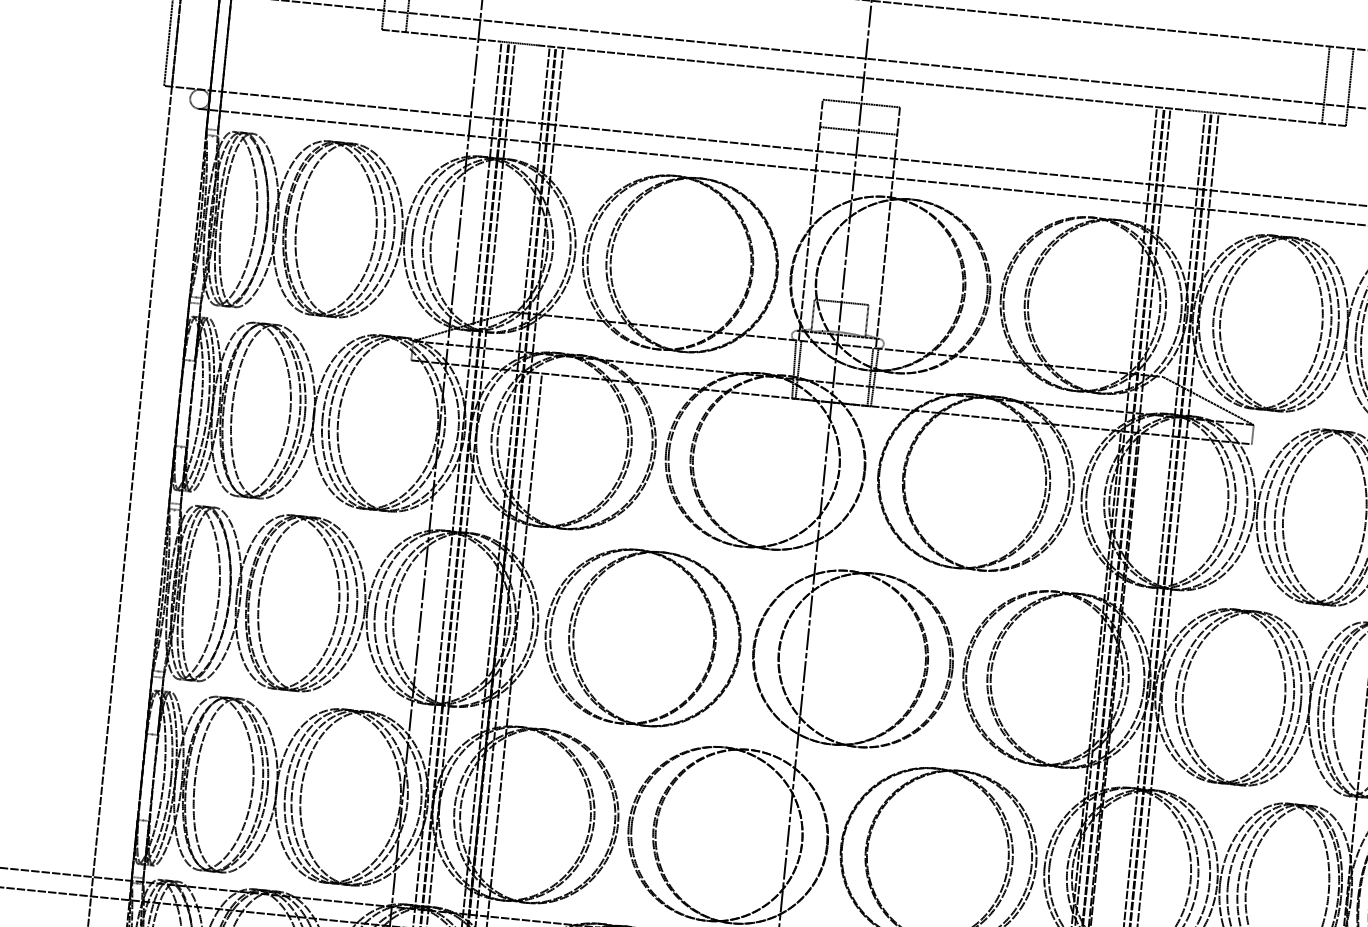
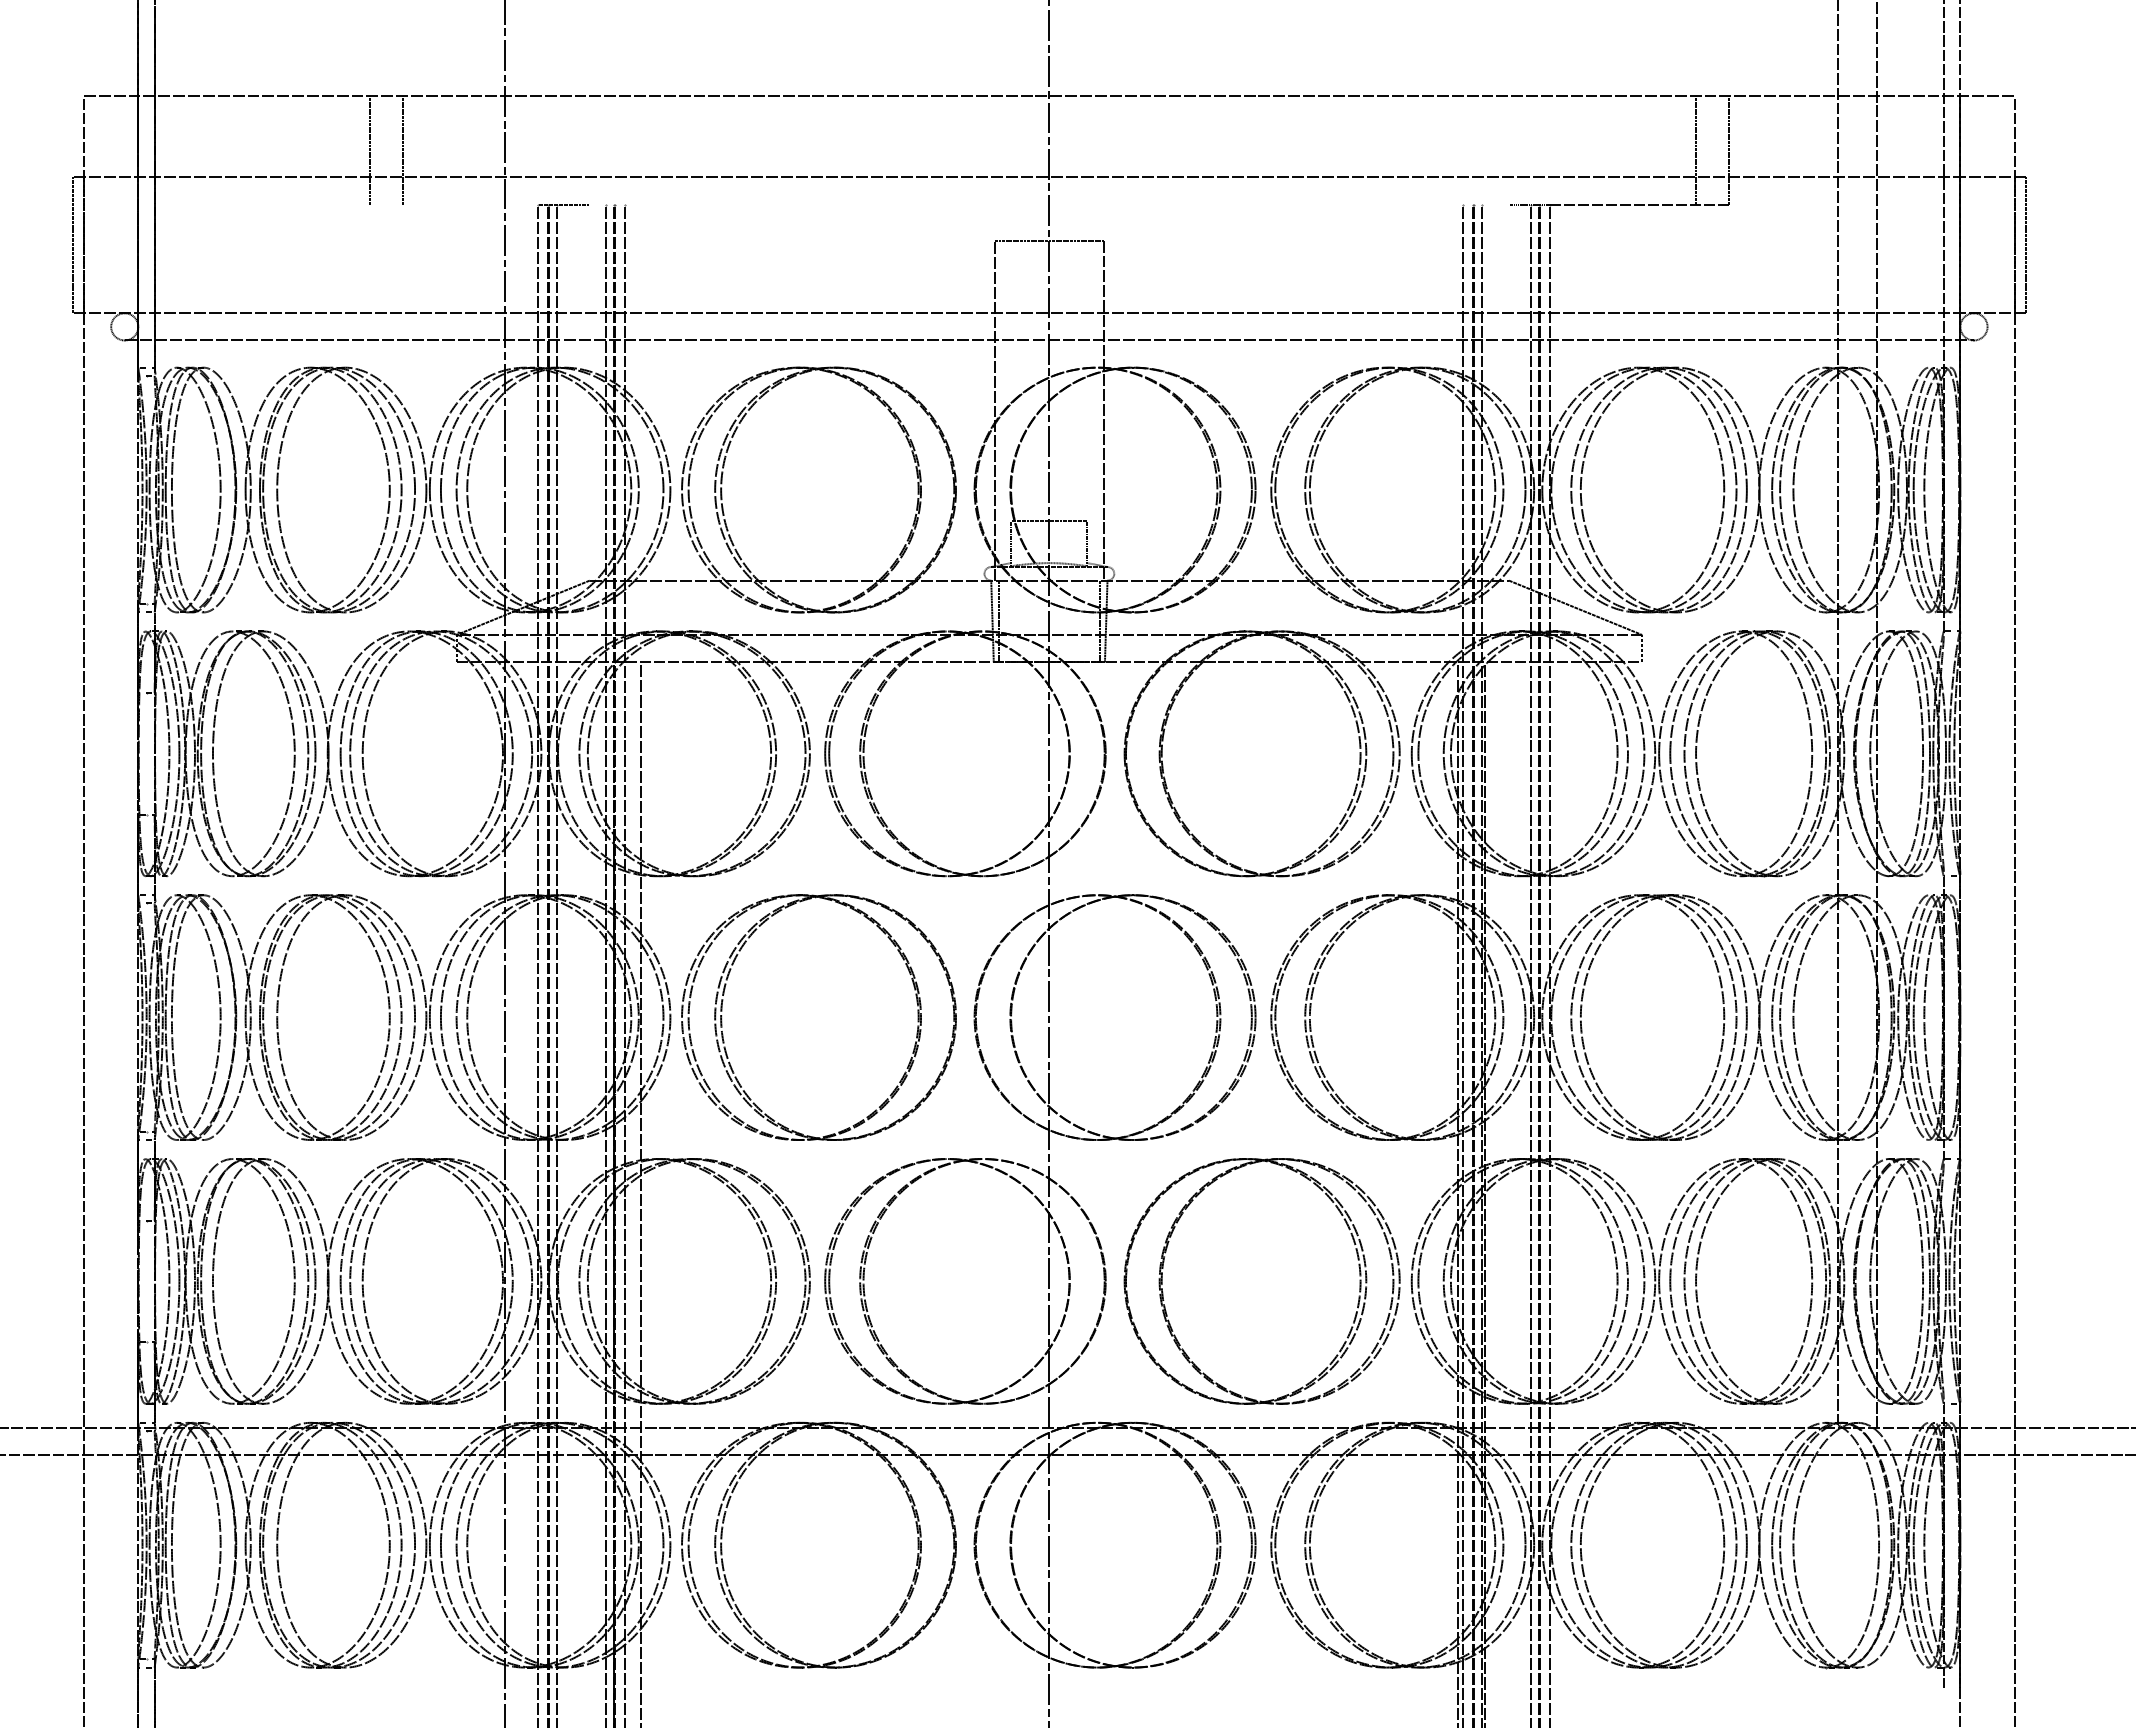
line: (441, 35) -> (453, 204), removed
line: (863, 77) -> (1048, 204), removed
line: (858, 131) -> (1048, 279), removed

